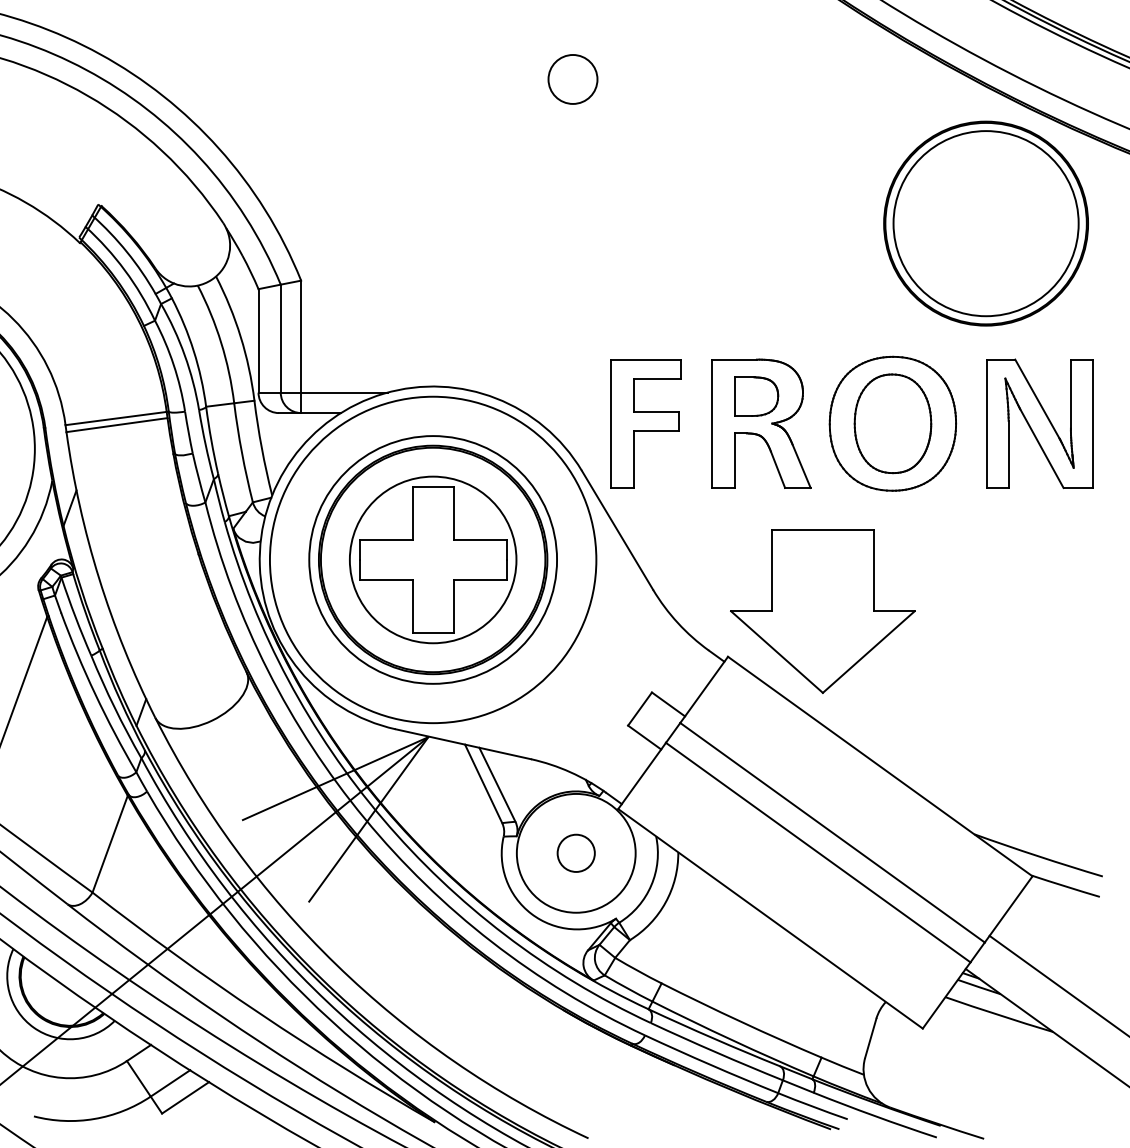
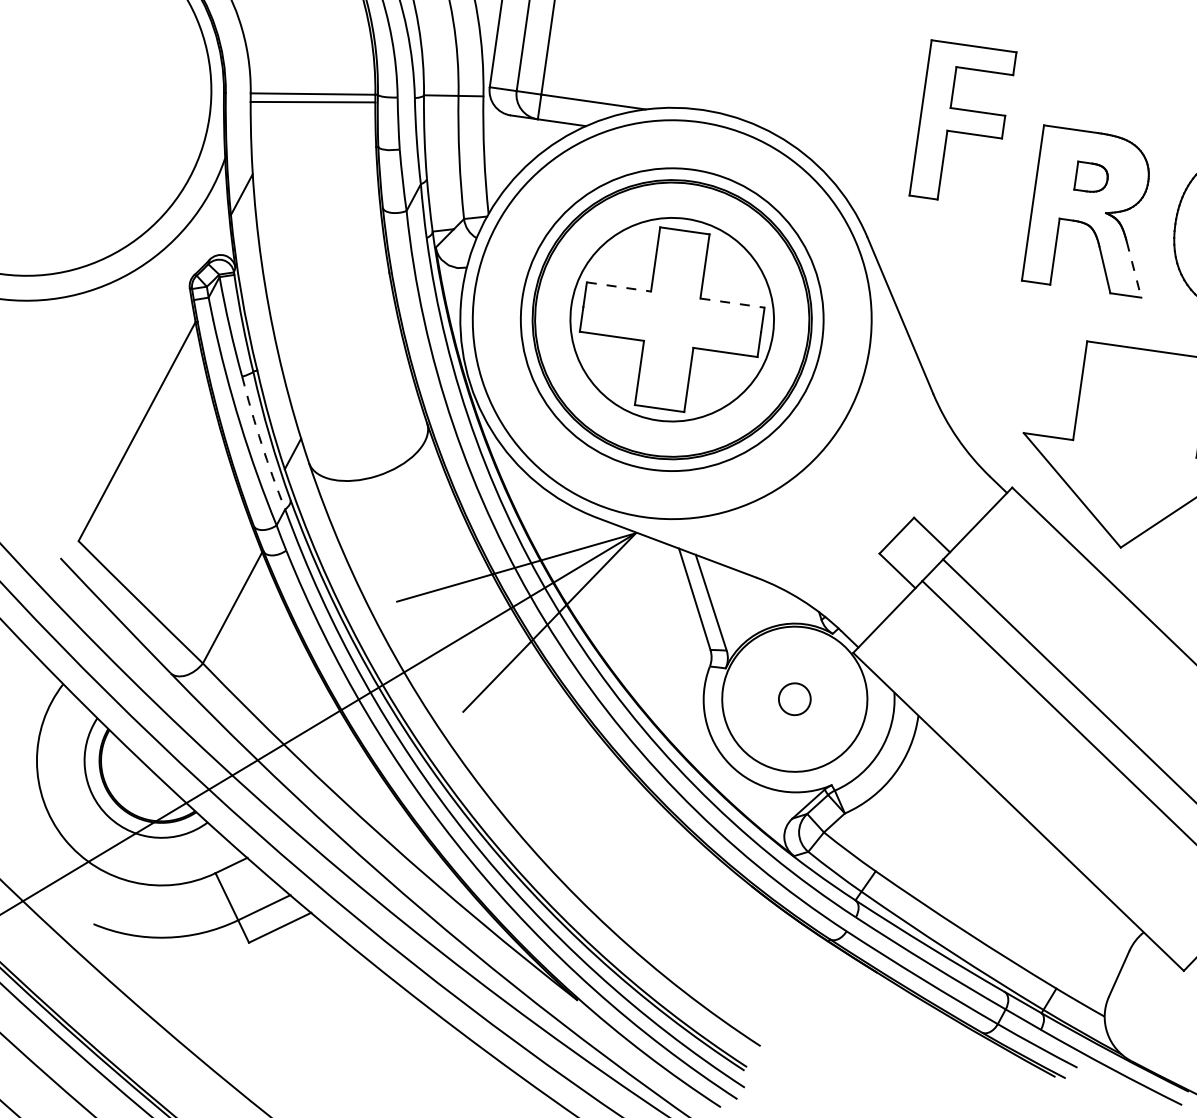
part: (756, 396) -> (1091, 177), size x0.6
part: (645, 423) -> (962, 123), moved
line: (801, 466) -> (1133, 270), solid -> dashed
line: (386, 539) -> (619, 286), solid -> dashed
line: (480, 539) -> (733, 303), solid -> dashed
arc: (114, 707) -> (261, 443), solid -> dashed
circle: (575, 852) -> (794, 698), size x0.7

